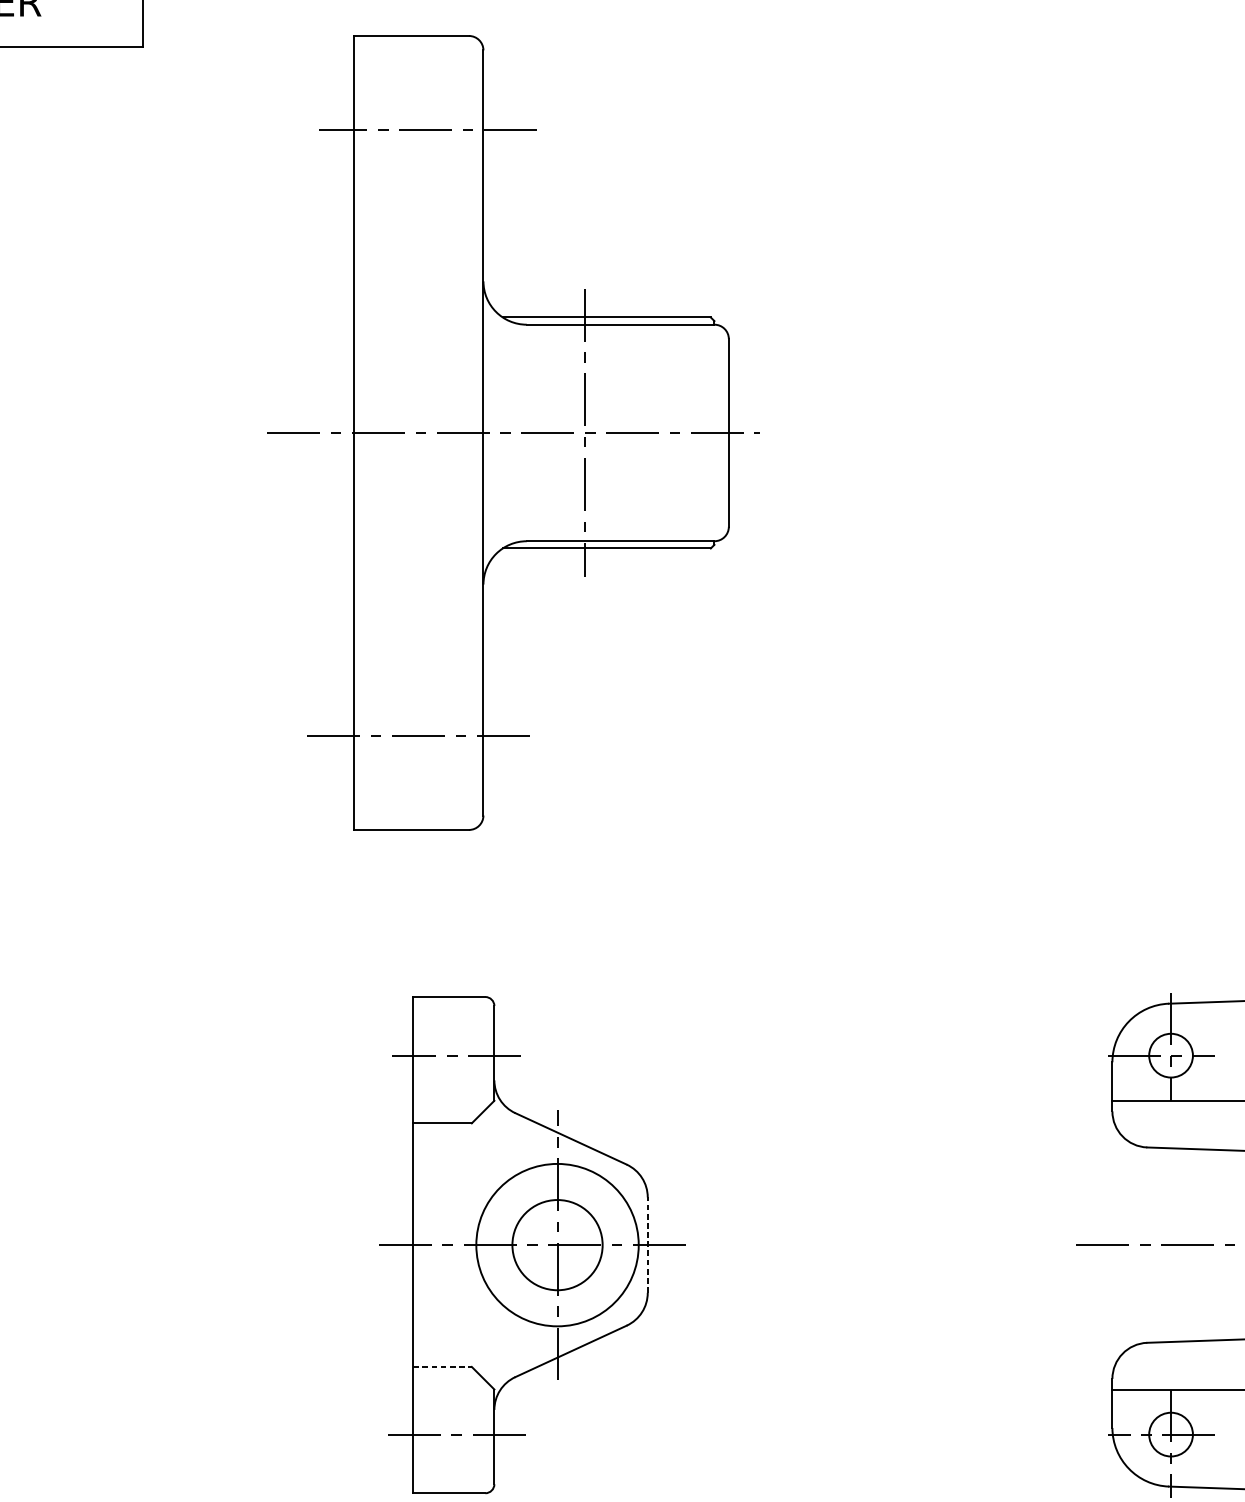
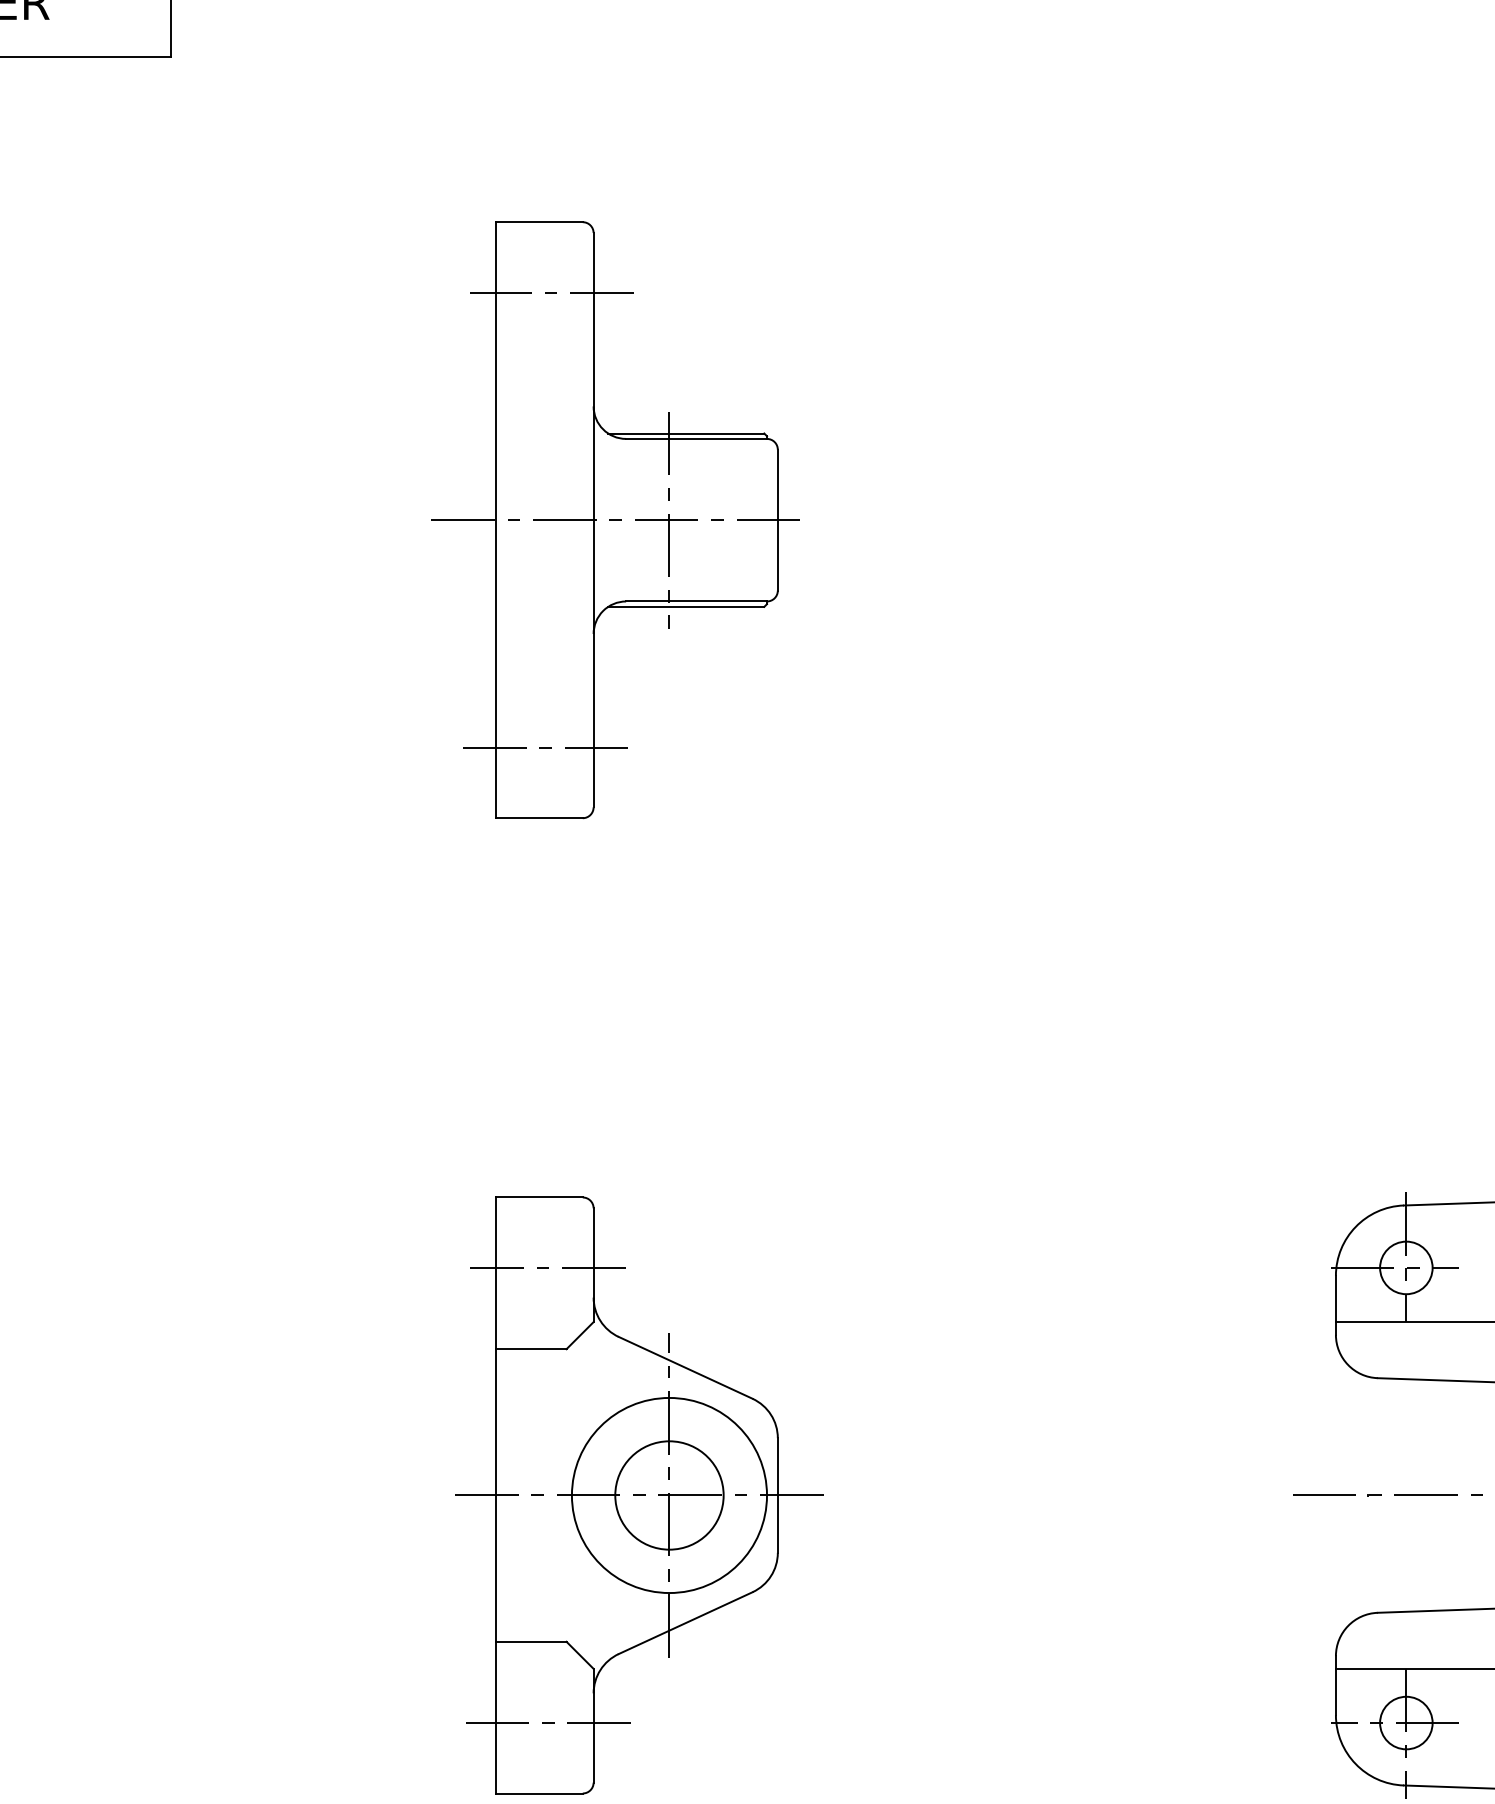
part: (512, 433) -> (615, 520), size x0.62
line: (647, 1244) -> (777, 1494), dashed -> solid
line: (442, 1366) -> (531, 1641), dashed -> solid

